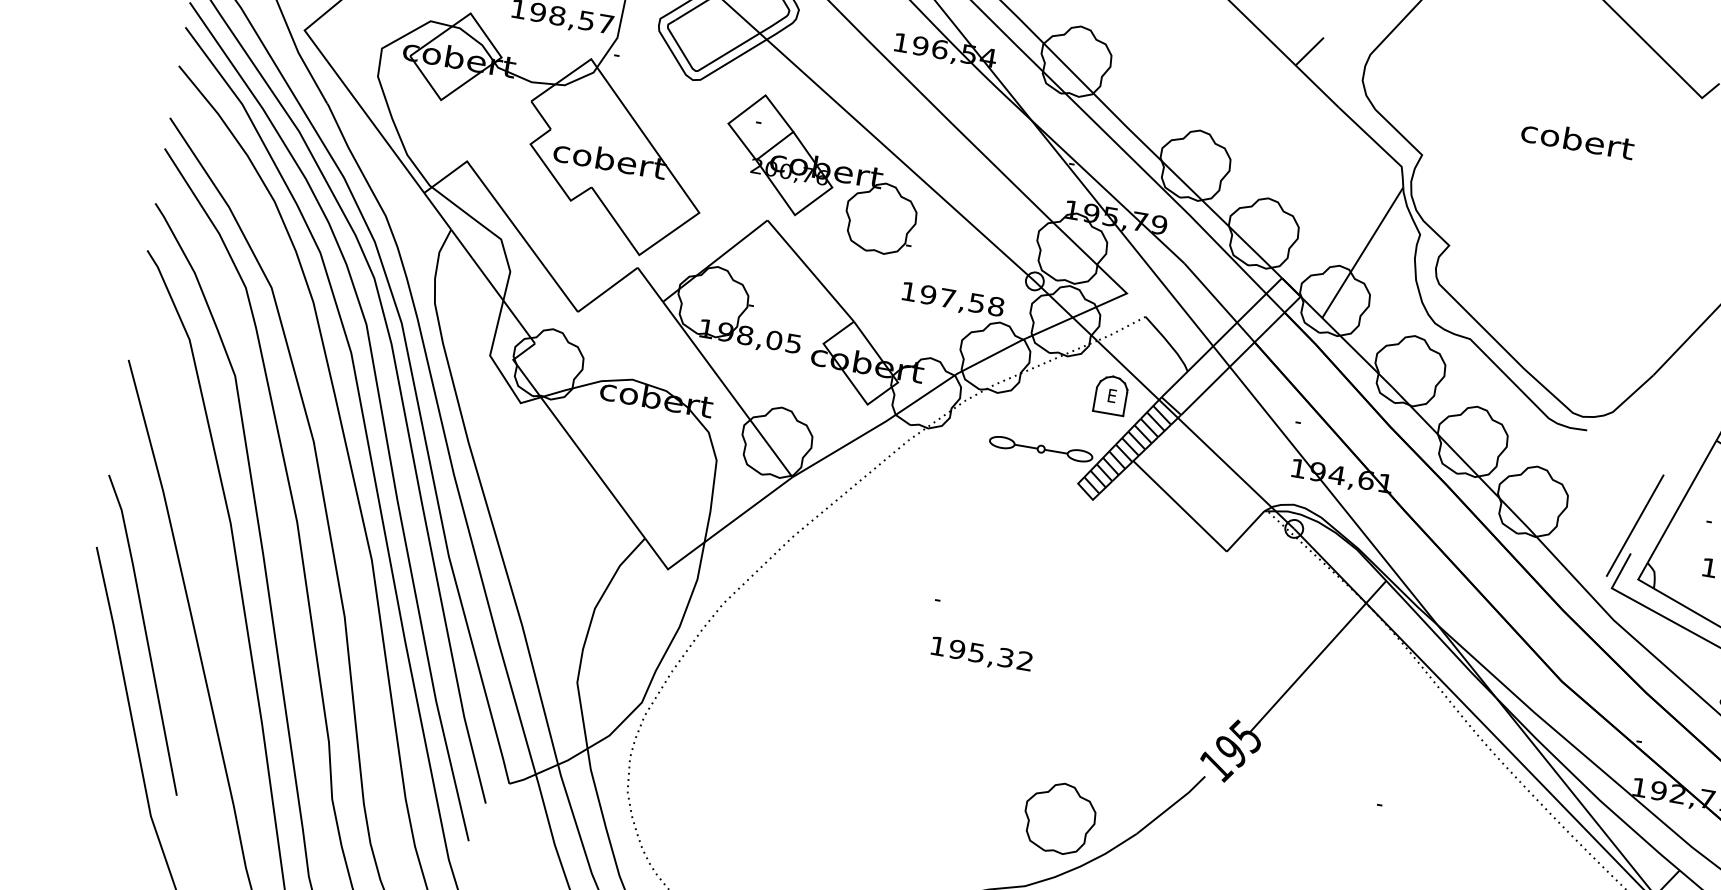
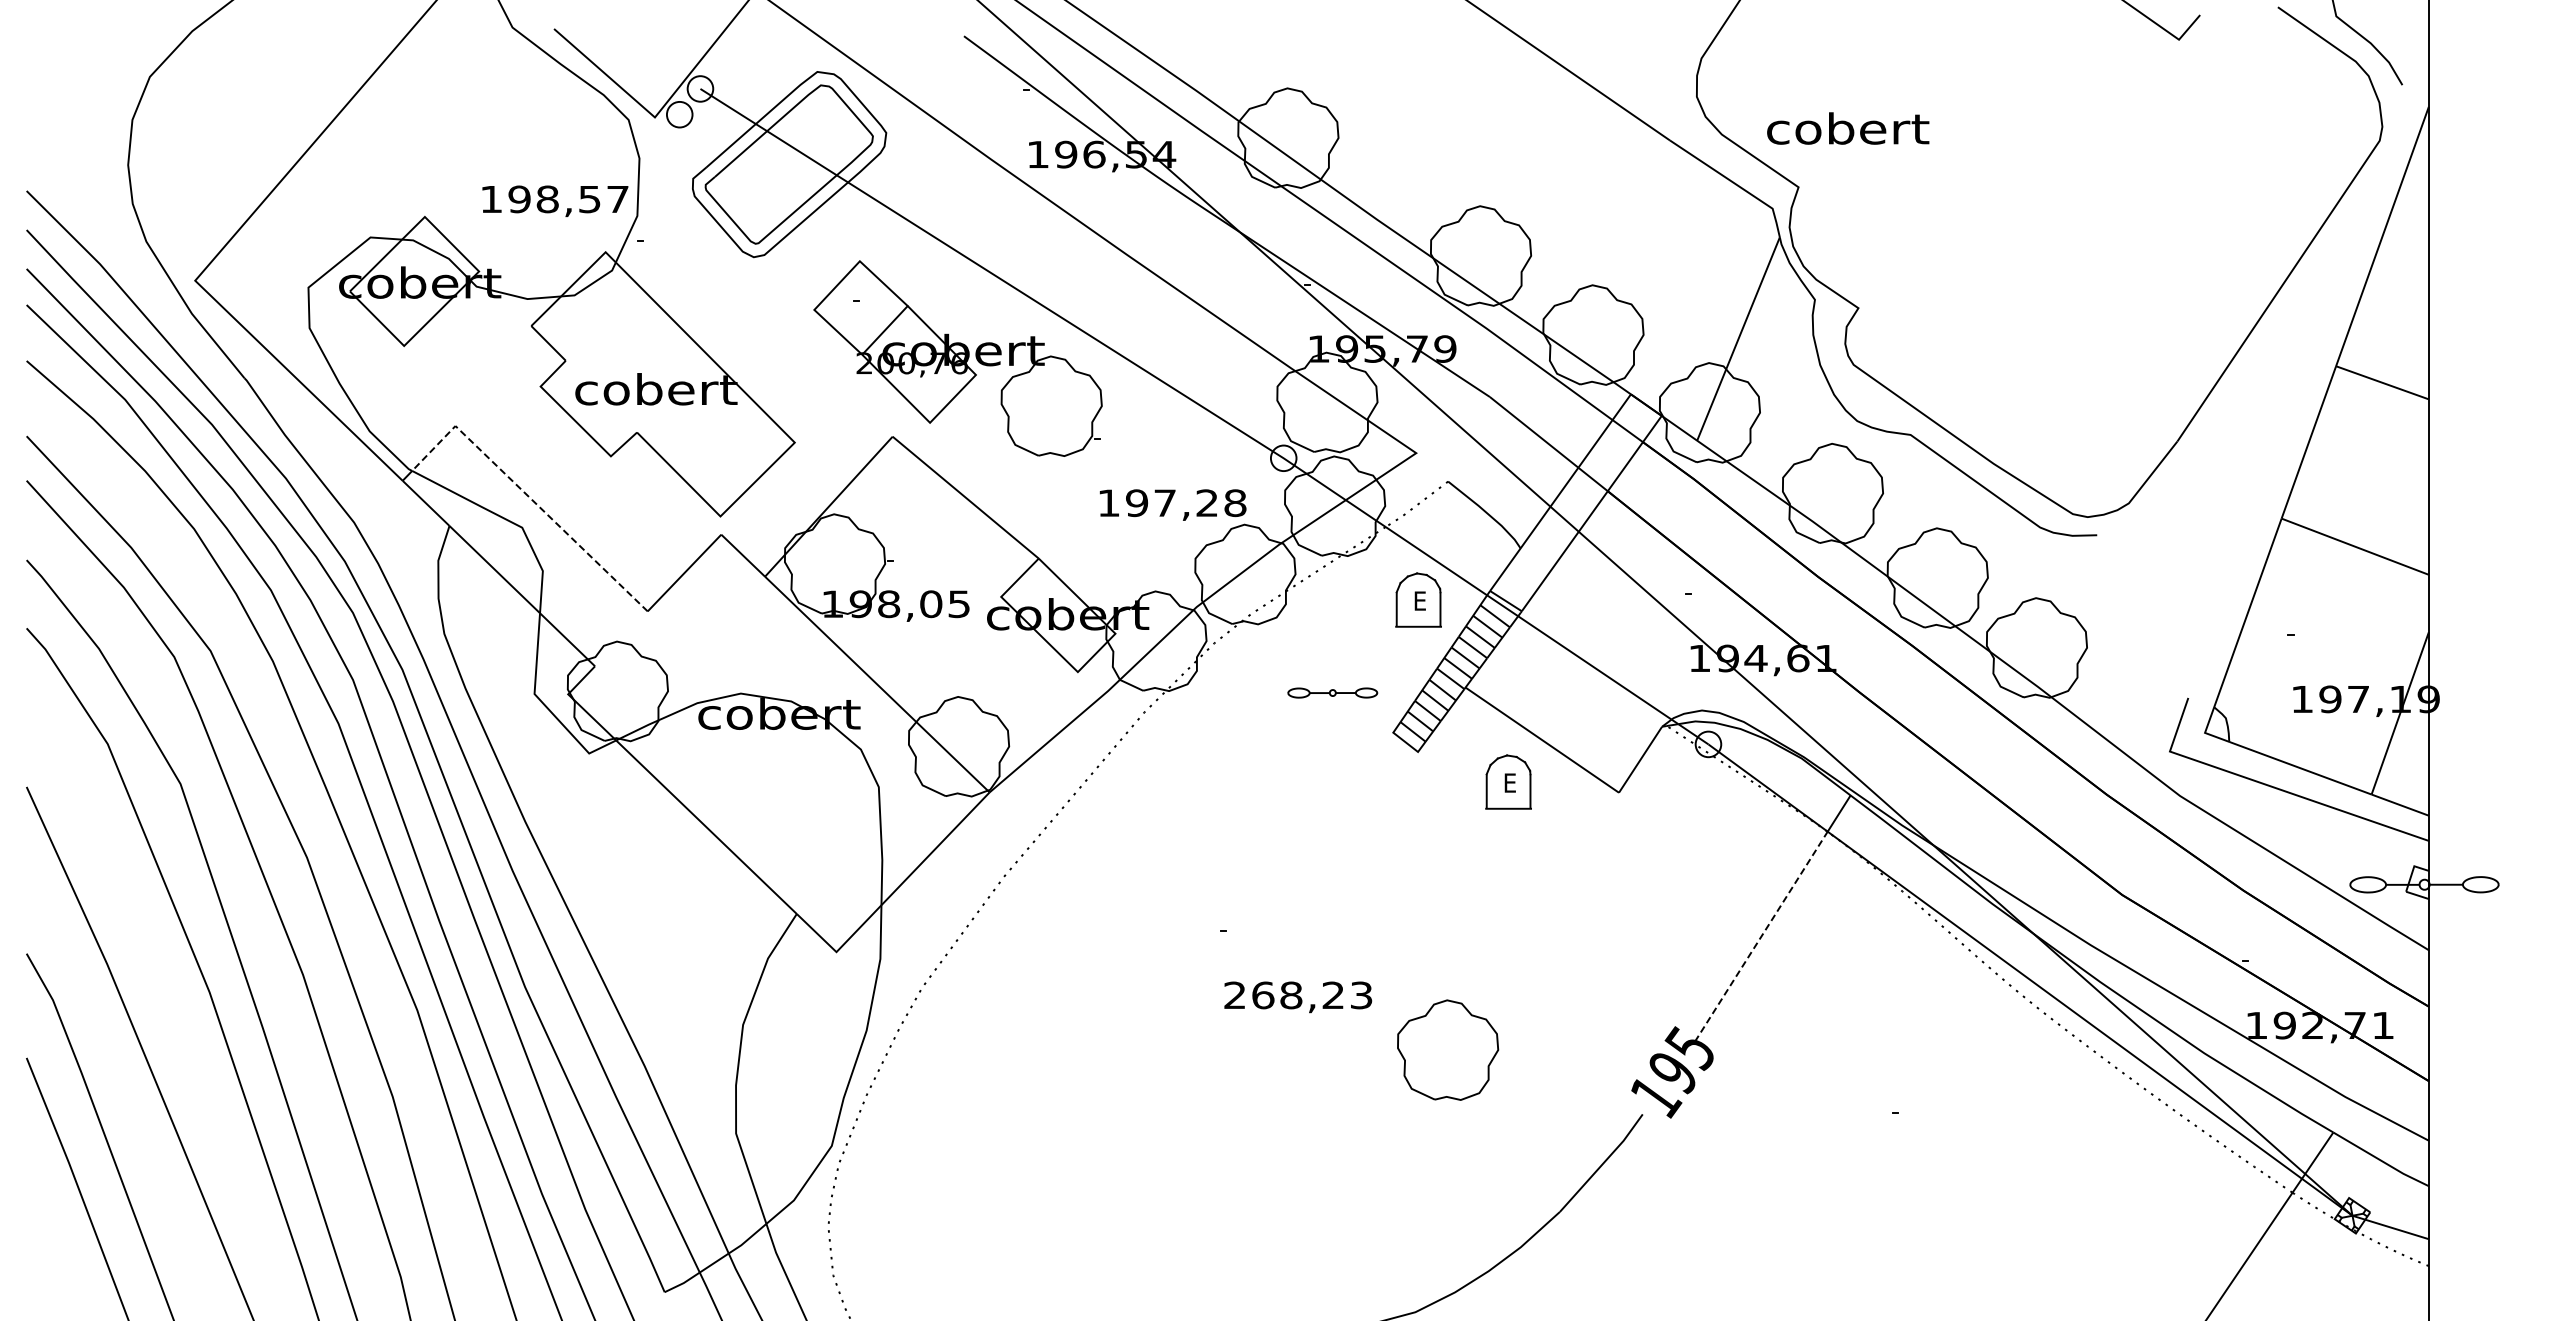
line: (1309, 50) -> (1615, 67), removed
text: (1578, 139) -> (1848, 128), moved
line: (509, 218) -> (528, 496), solid -> dashed
text: (976, 303) -> (1206, 503), 197,58 -> 197,28
part: (1040, 448) -> (1332, 692), size x0.6
line: (1635, 525) -> (2187, 657), removed
part: (1151, 530) -> (1508, 781), added
text: (981, 653) -> (1298, 995), 195,32 -> 268,23
line: (1308, 667) -> (1761, 936), solid -> dashed
part: (1060, 817) -> (1448, 1049), moved

